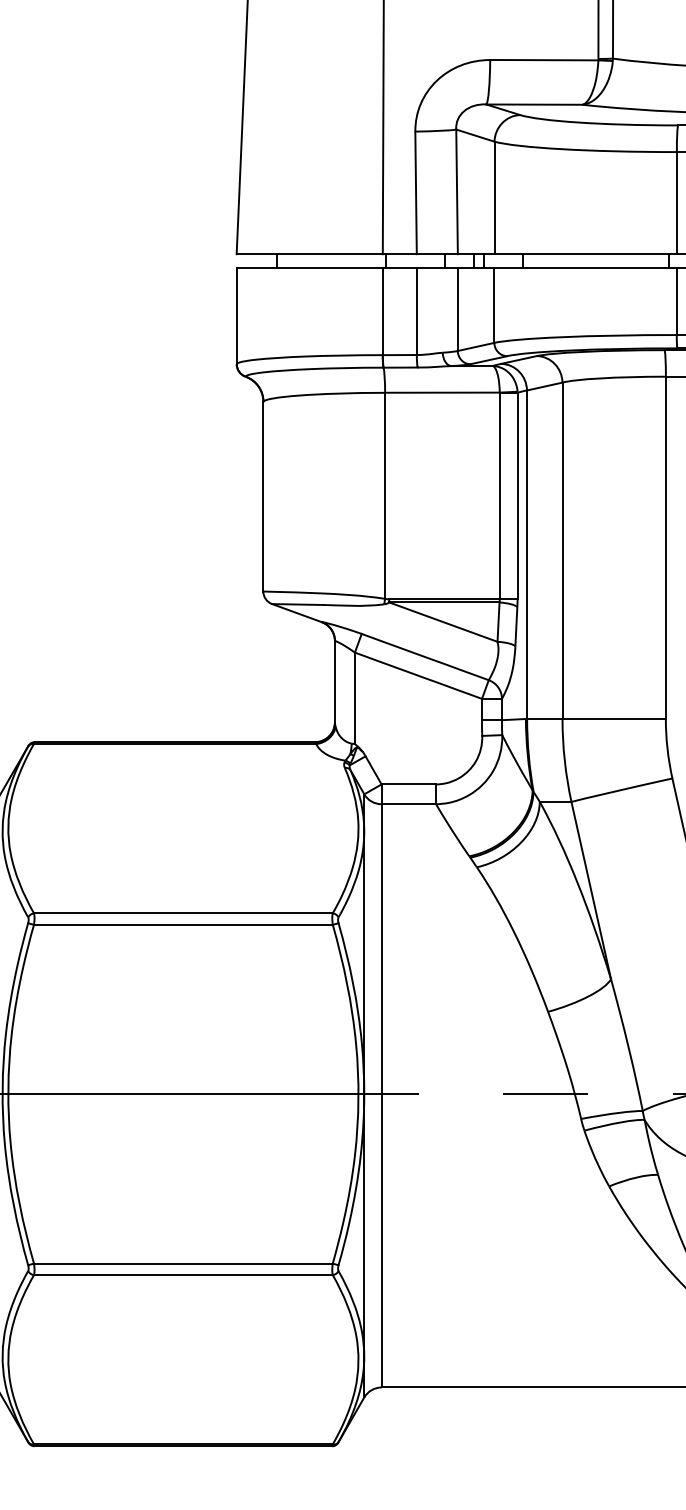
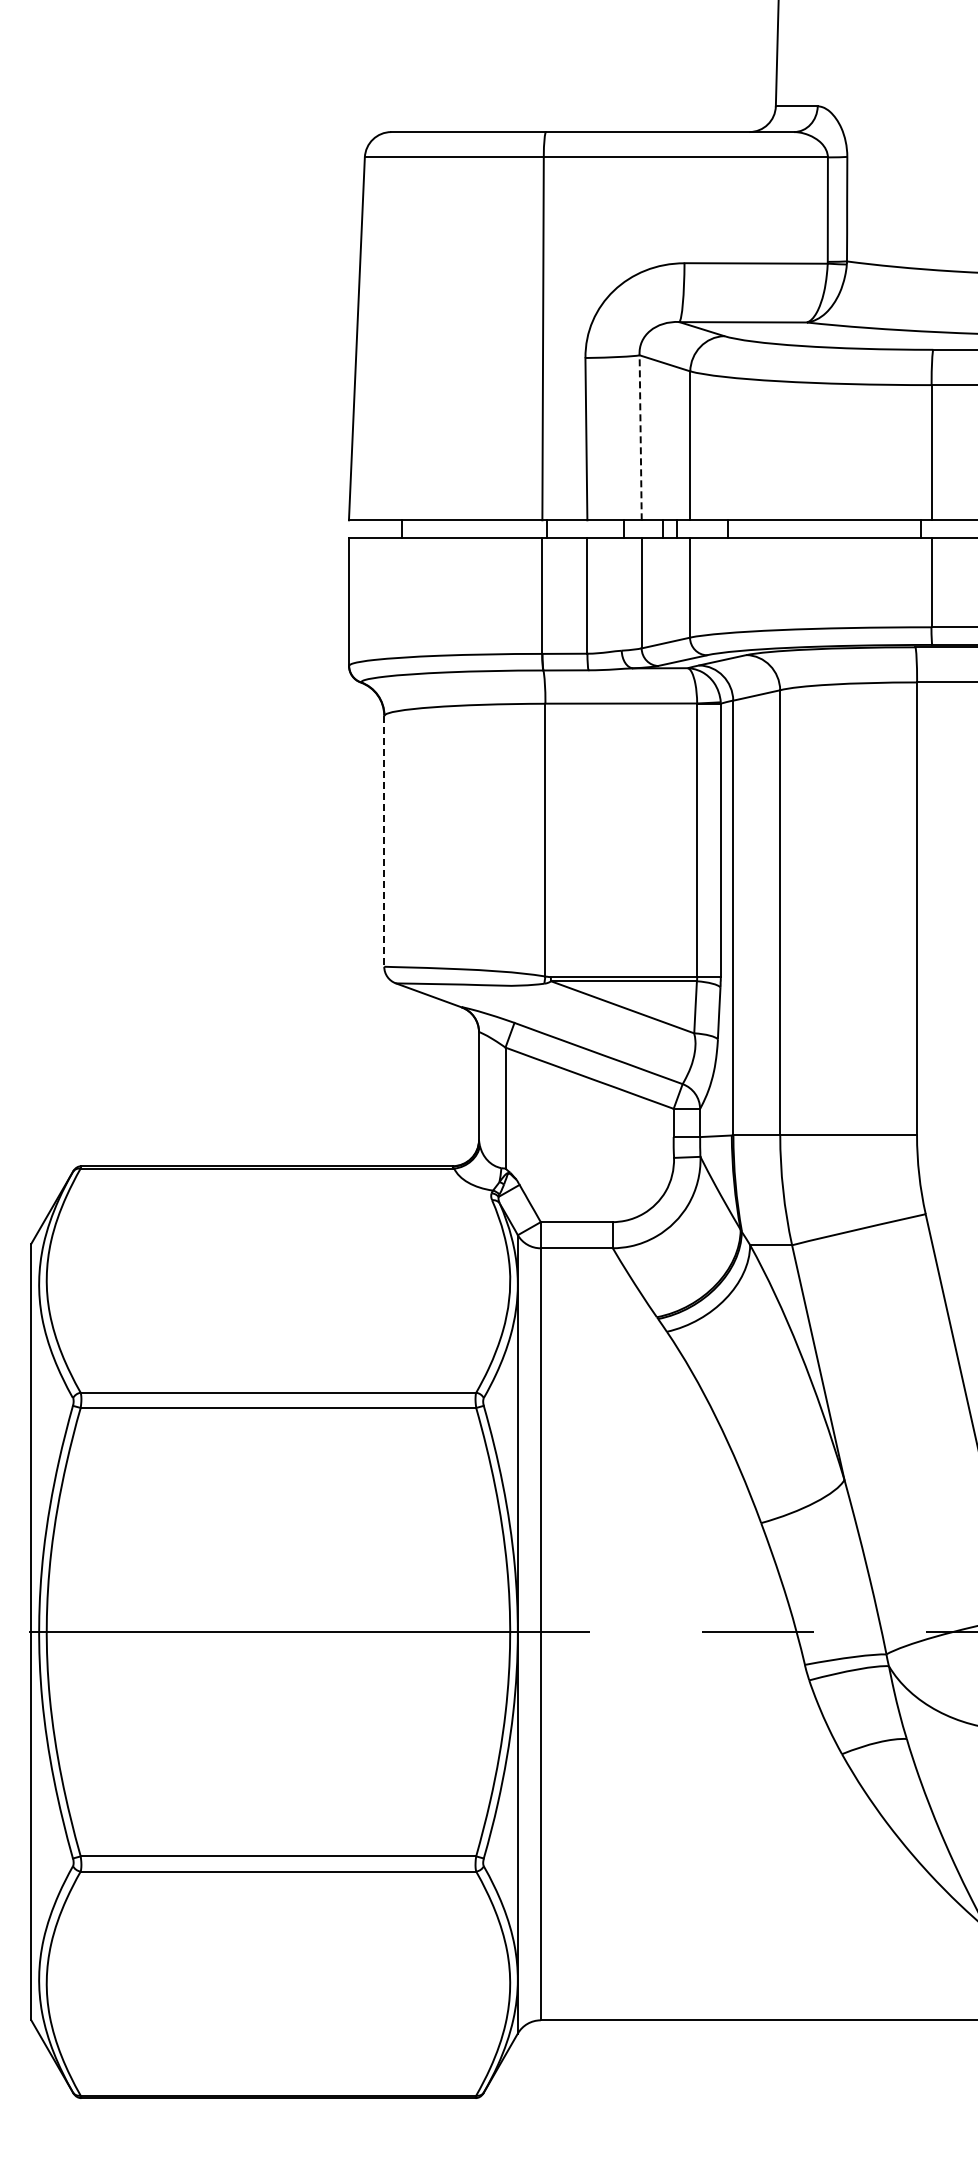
line: (456, 191) -> (640, 437), solid -> dashed
line: (263, 496) -> (384, 841), solid -> dashed

